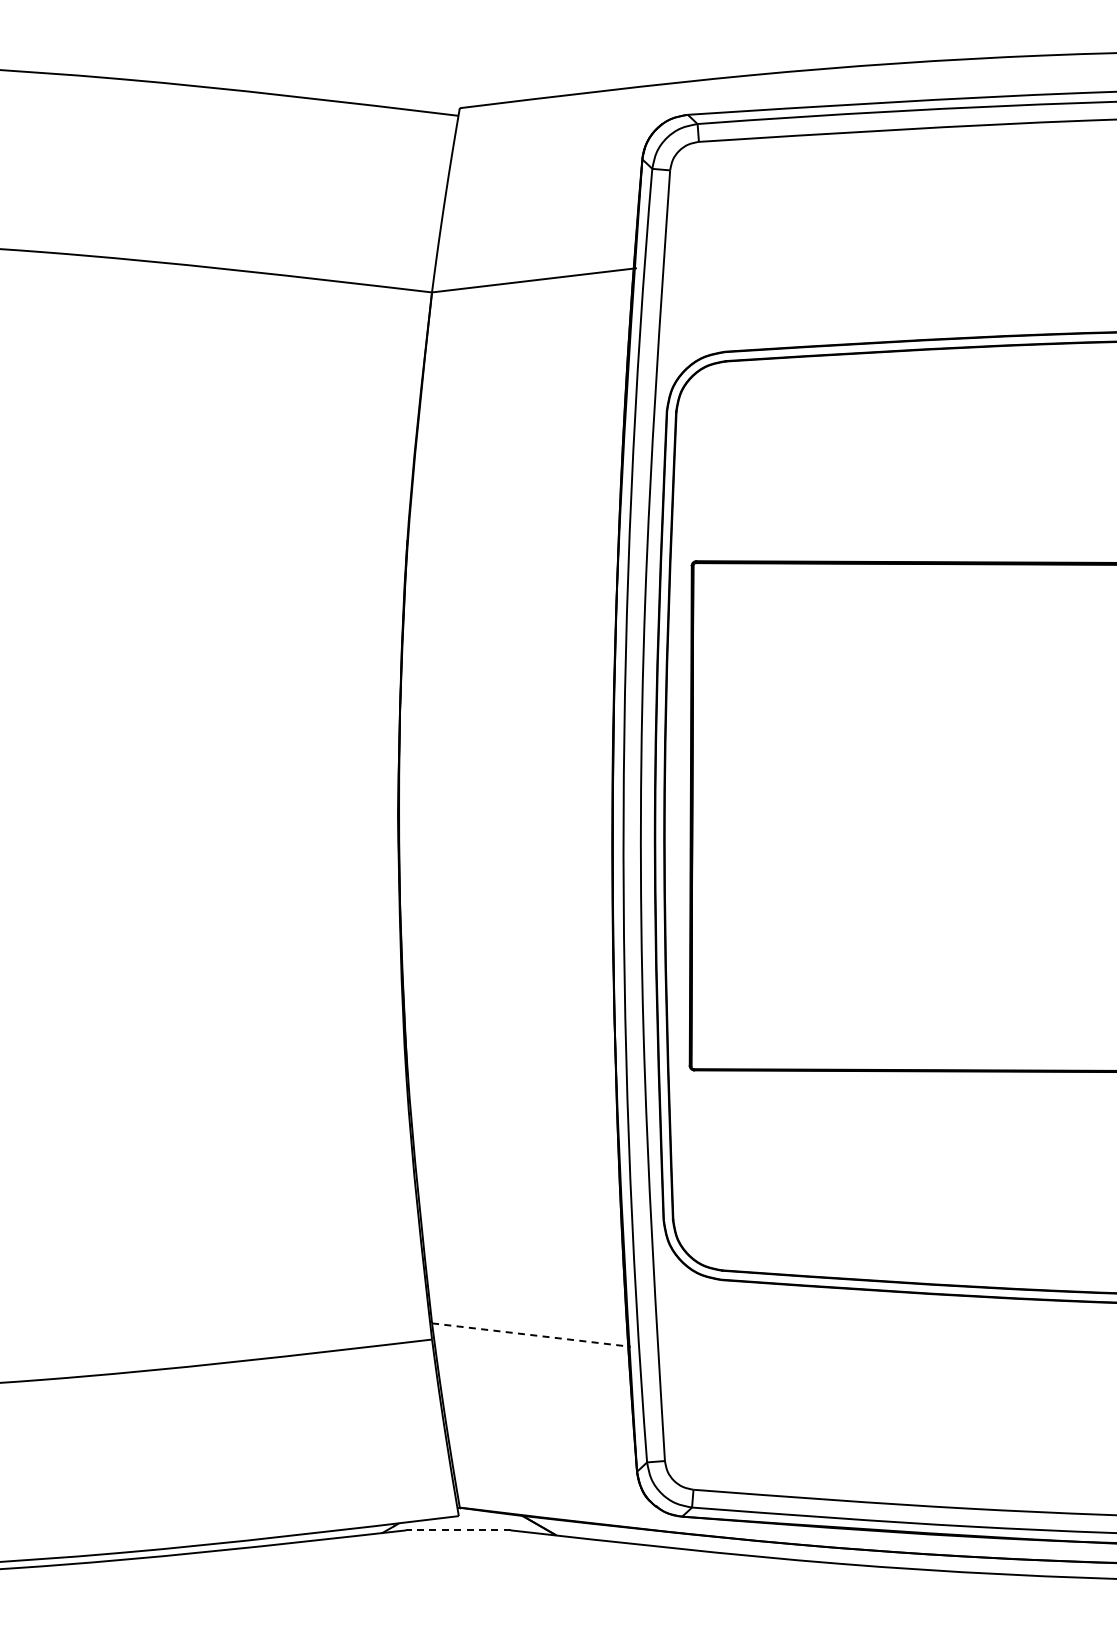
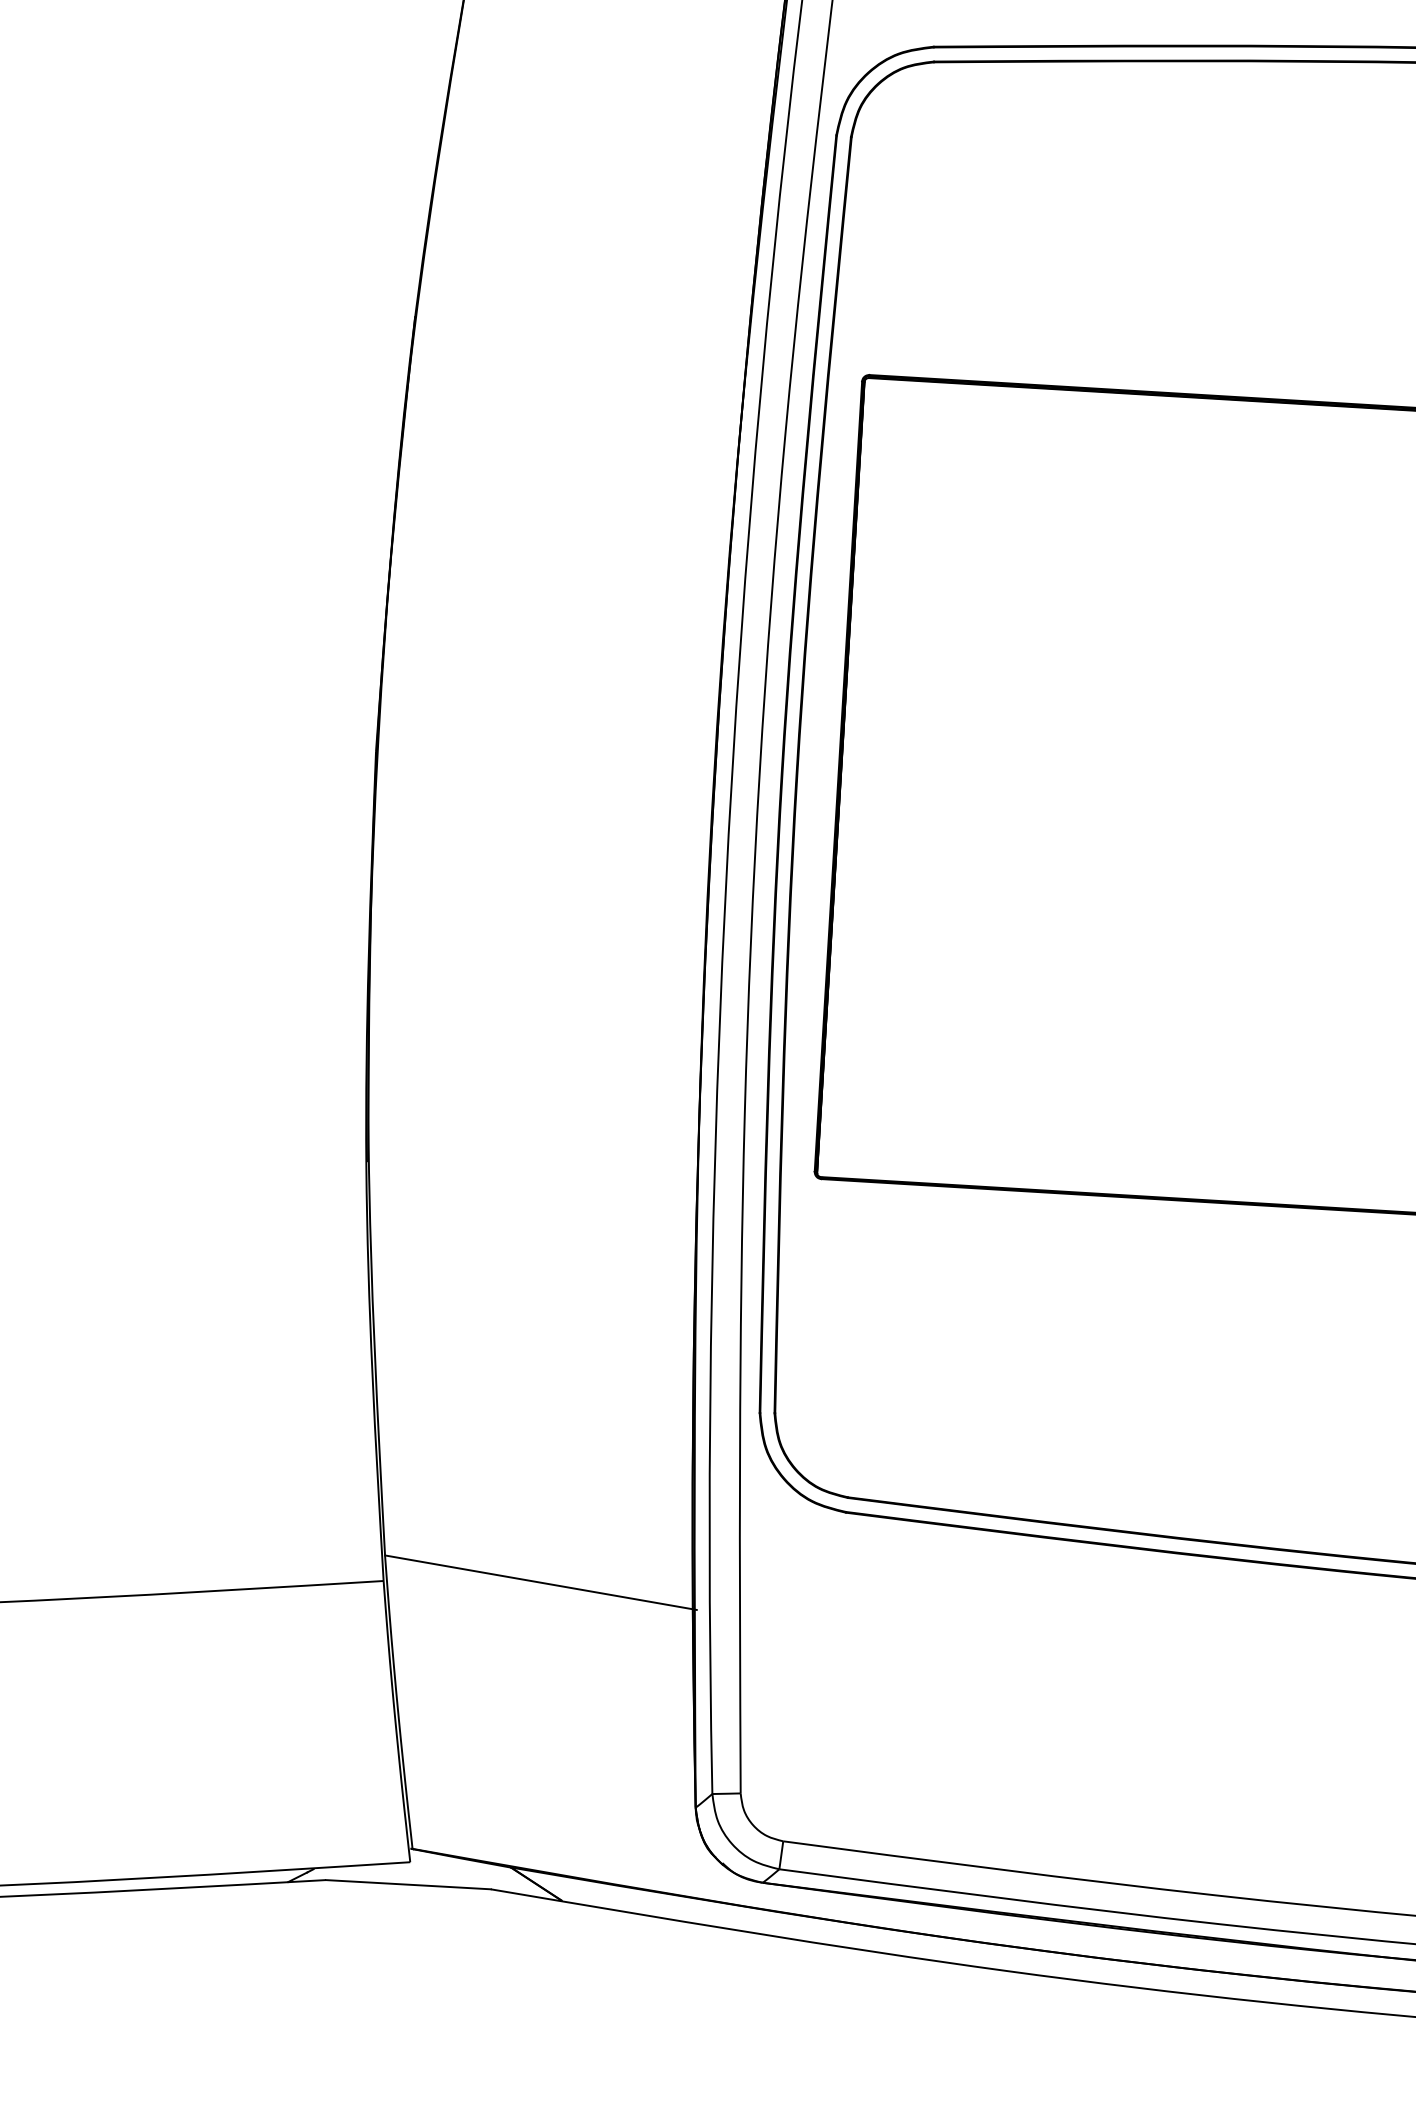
line: (531, 1335) -> (541, 1583), dashed -> solid
line: (457, 1530) -> (406, 1884), dashed -> solid

